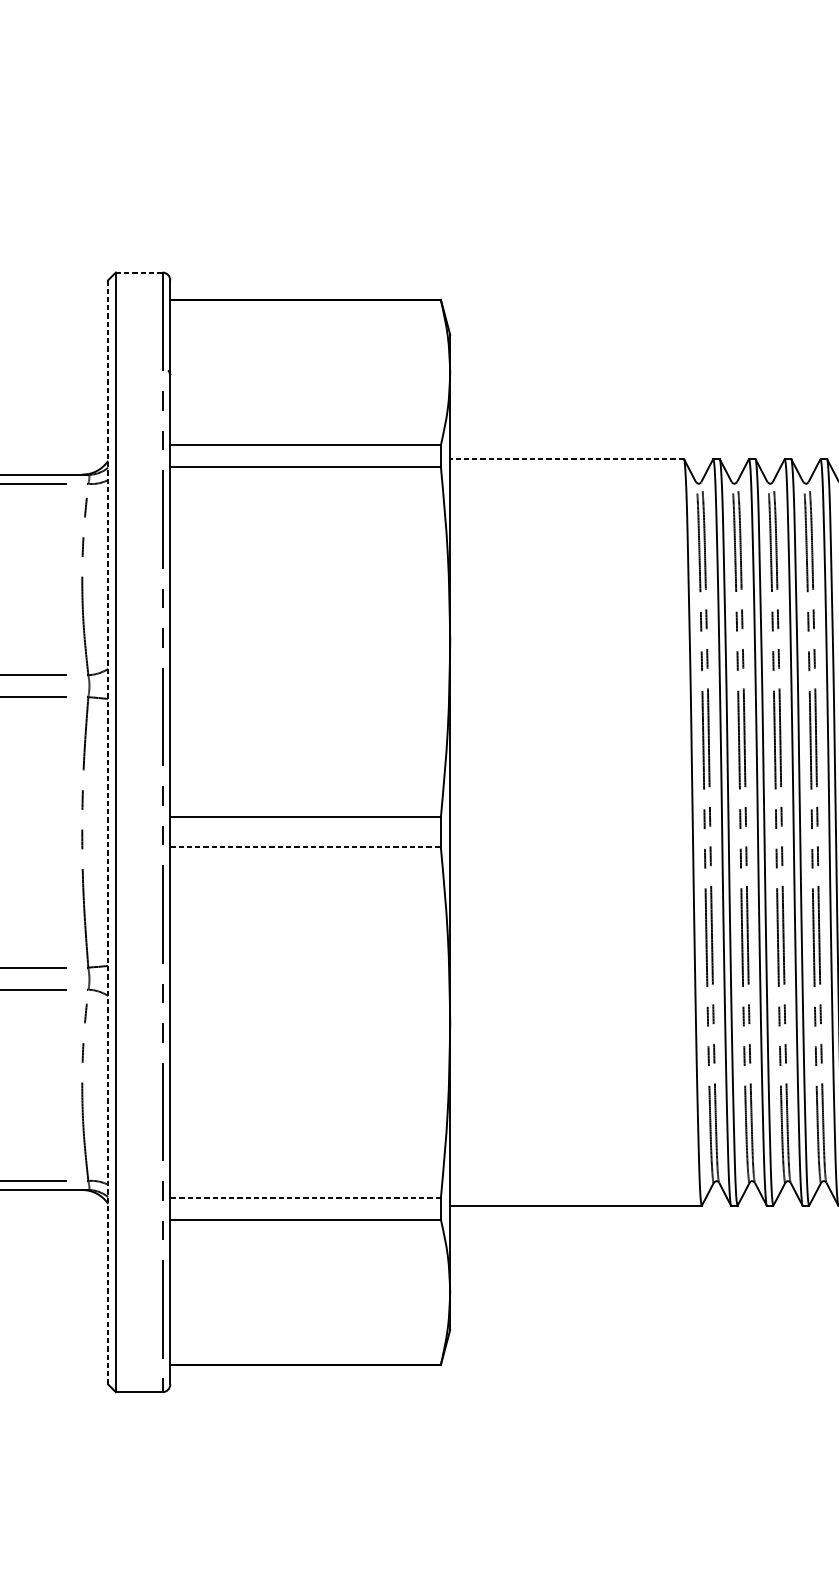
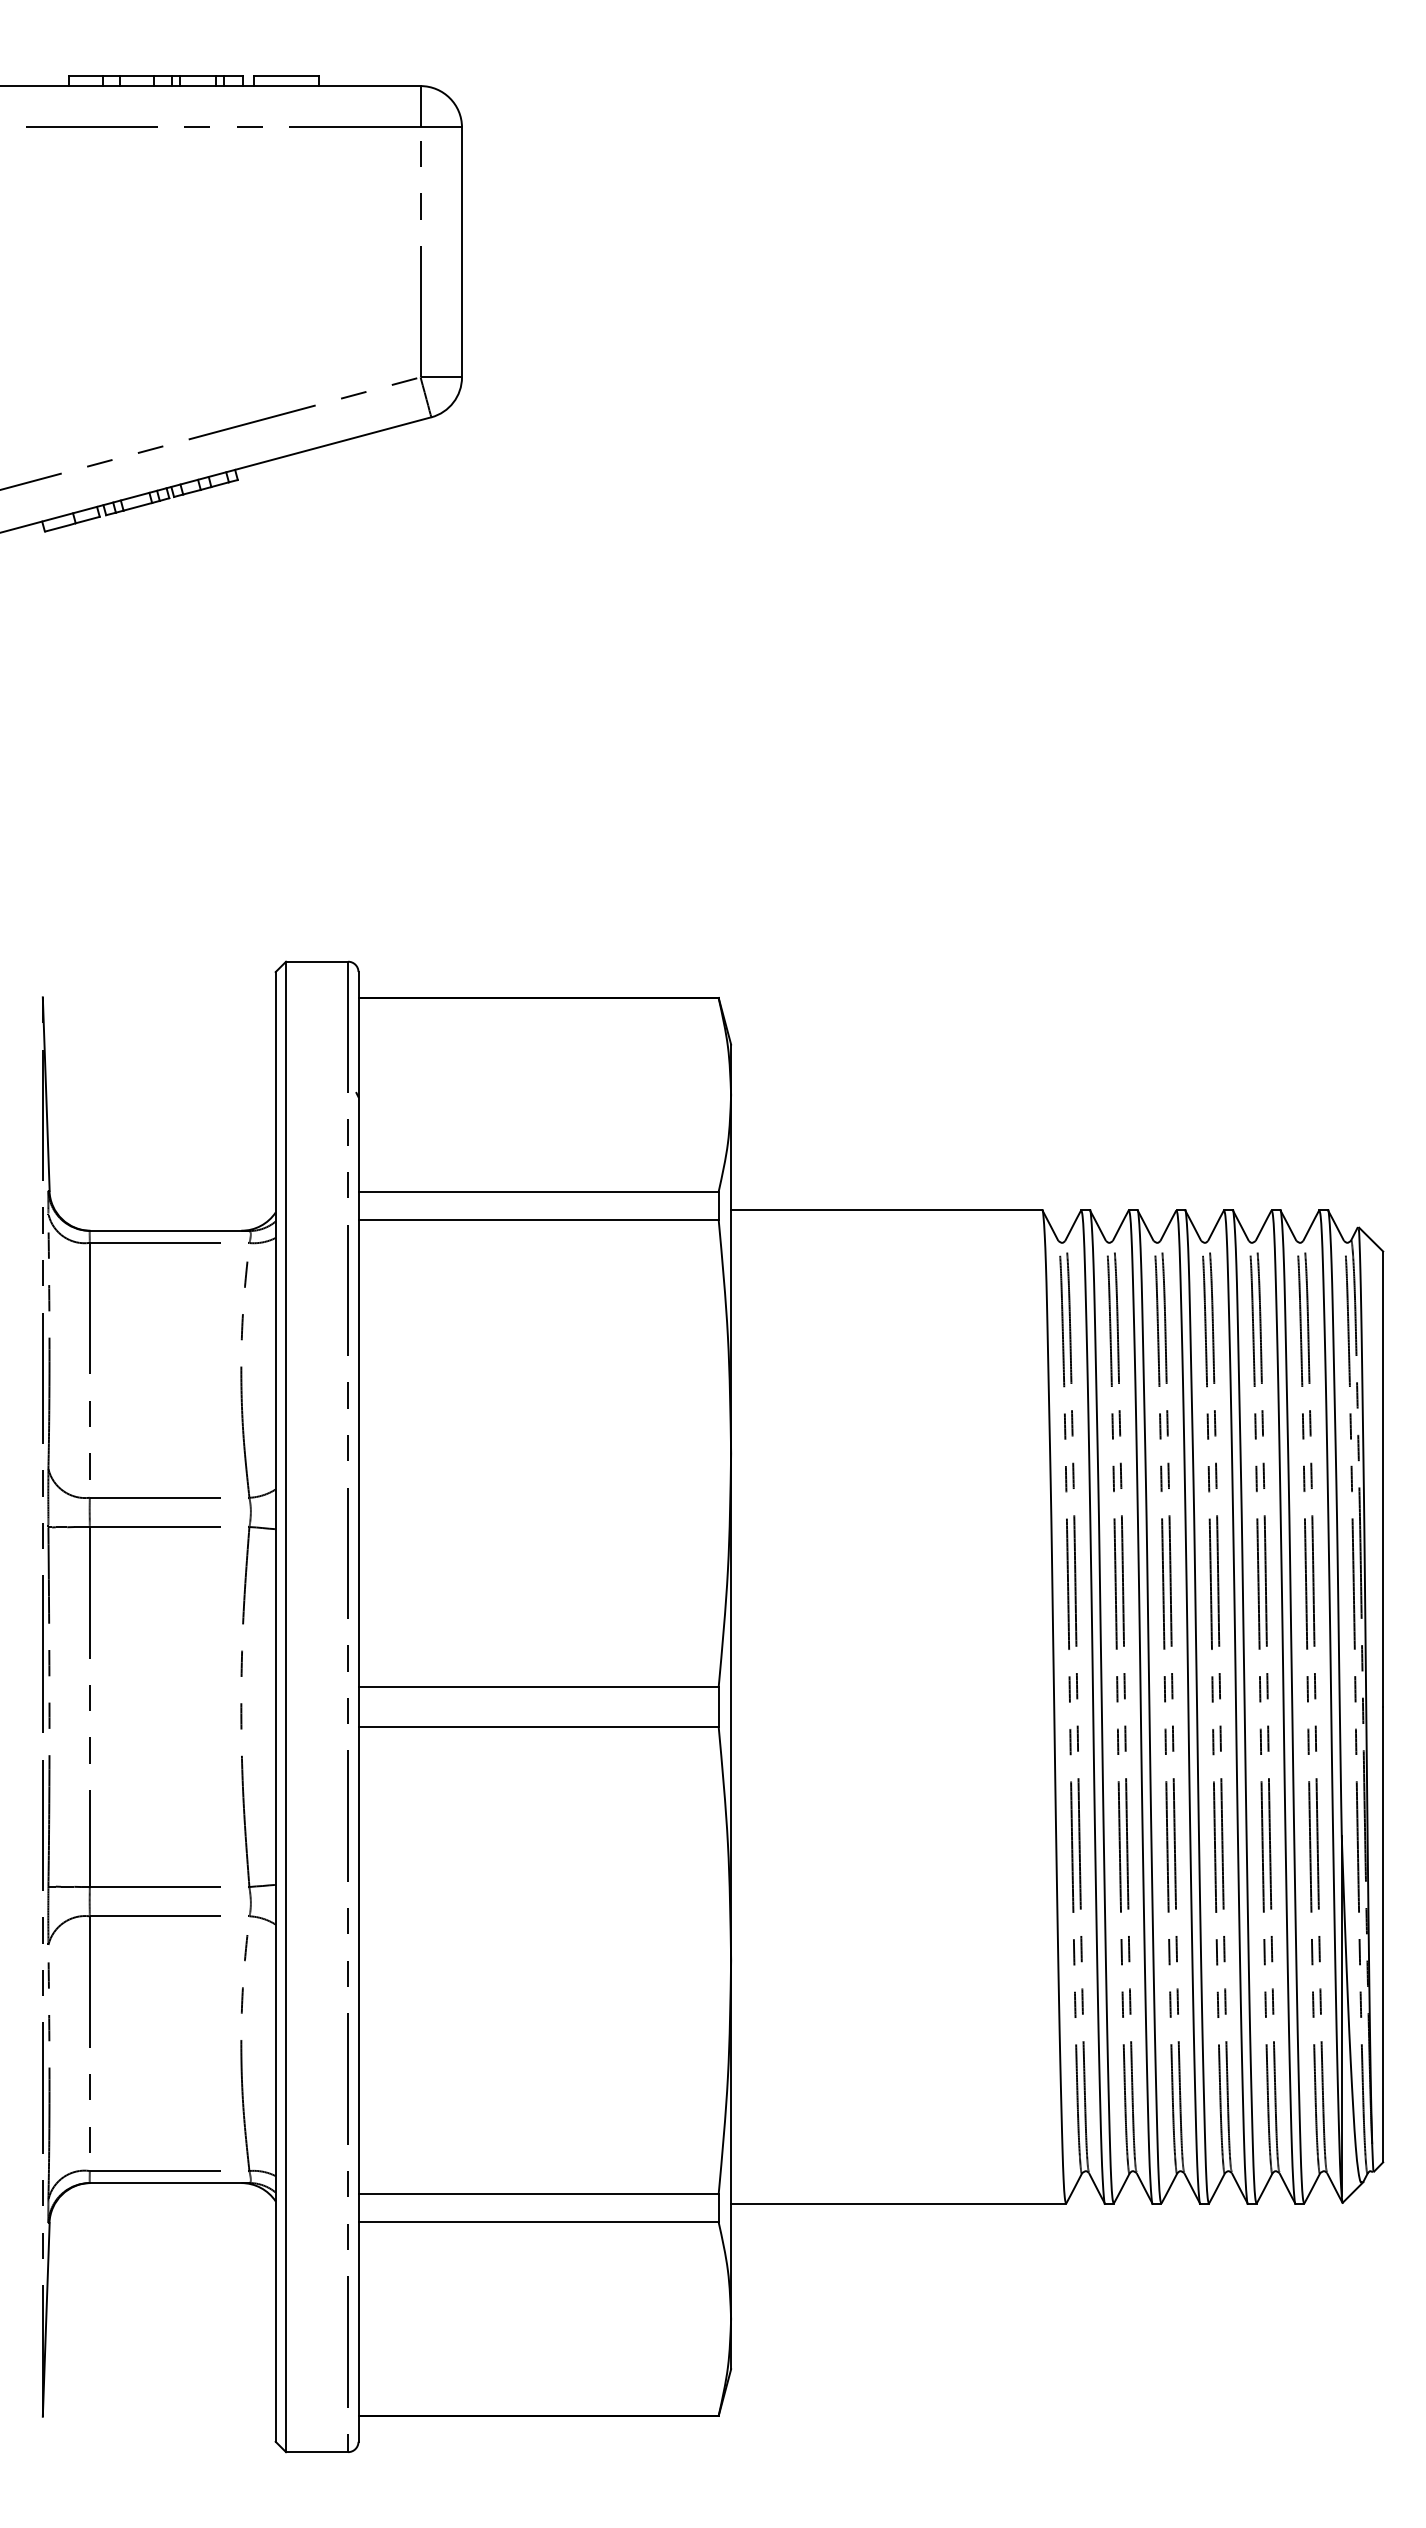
line: (138, 272) -> (316, 961), dashed -> solid
line: (566, 459) -> (886, 1210), dashed -> solid
line: (107, 832) -> (275, 1706), dashed -> solid
line: (306, 847) -> (539, 1727), dashed -> solid
line: (305, 1198) -> (538, 2194), dashed -> solid

